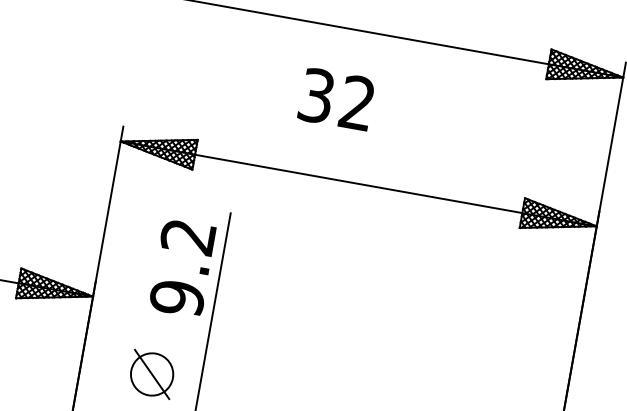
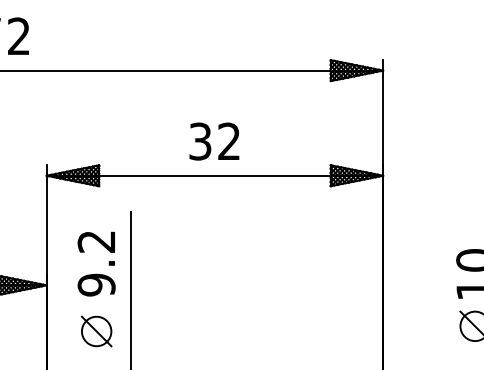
text: (336, 99) -> (214, 141), moved
text: (182, 267) -> (96, 263), moved

